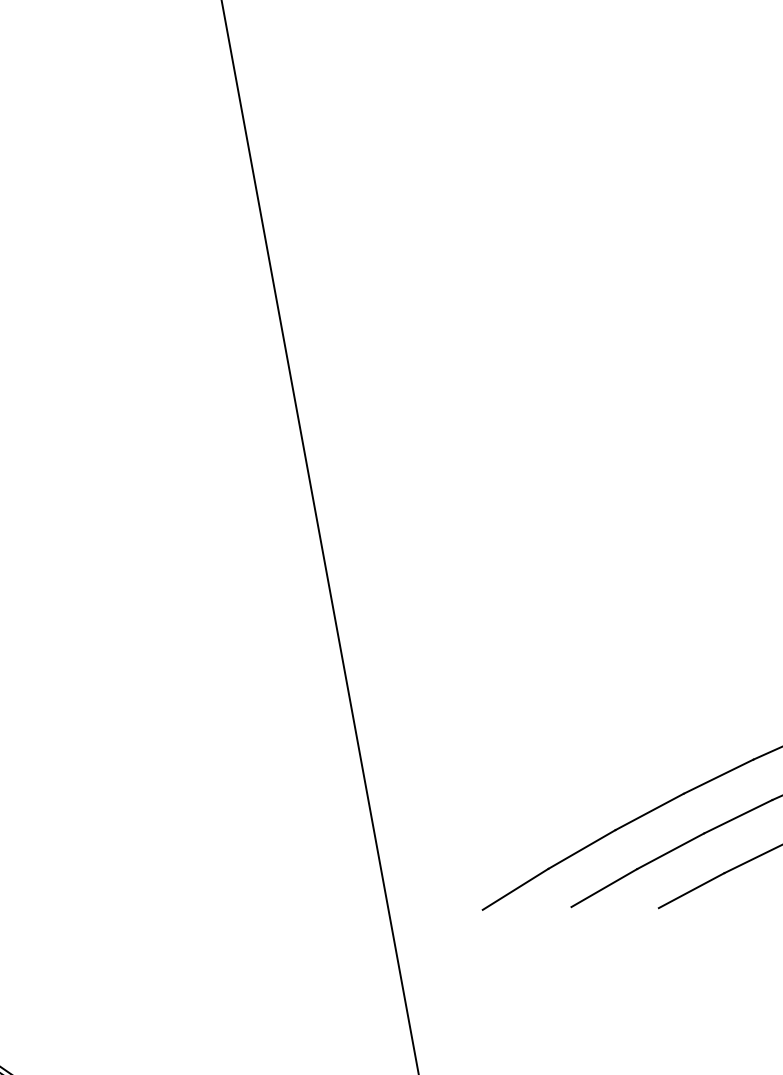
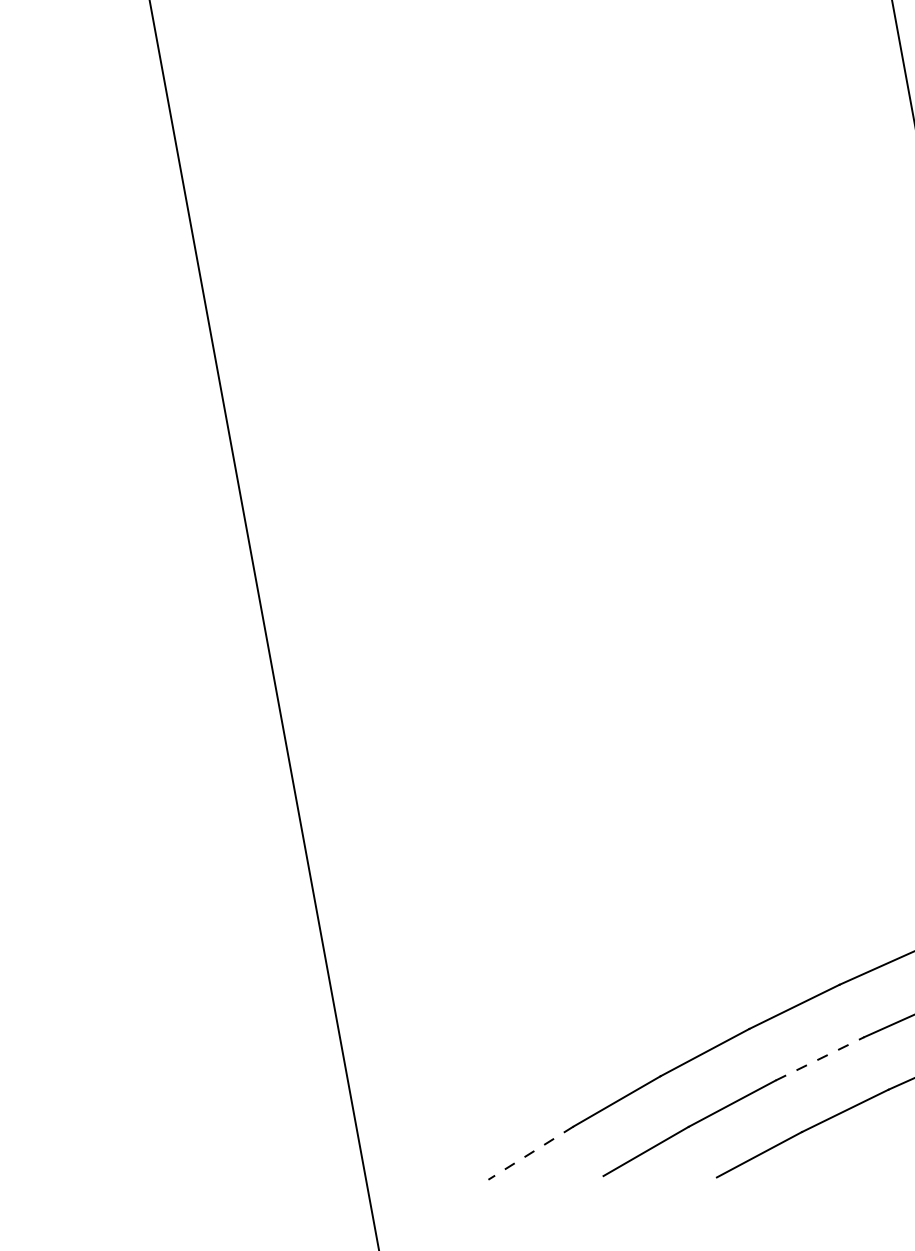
line: (738, 816) -> (820, 1058), solid -> dashed
line: (515, 889) -> (530, 1153), solid -> dashed

